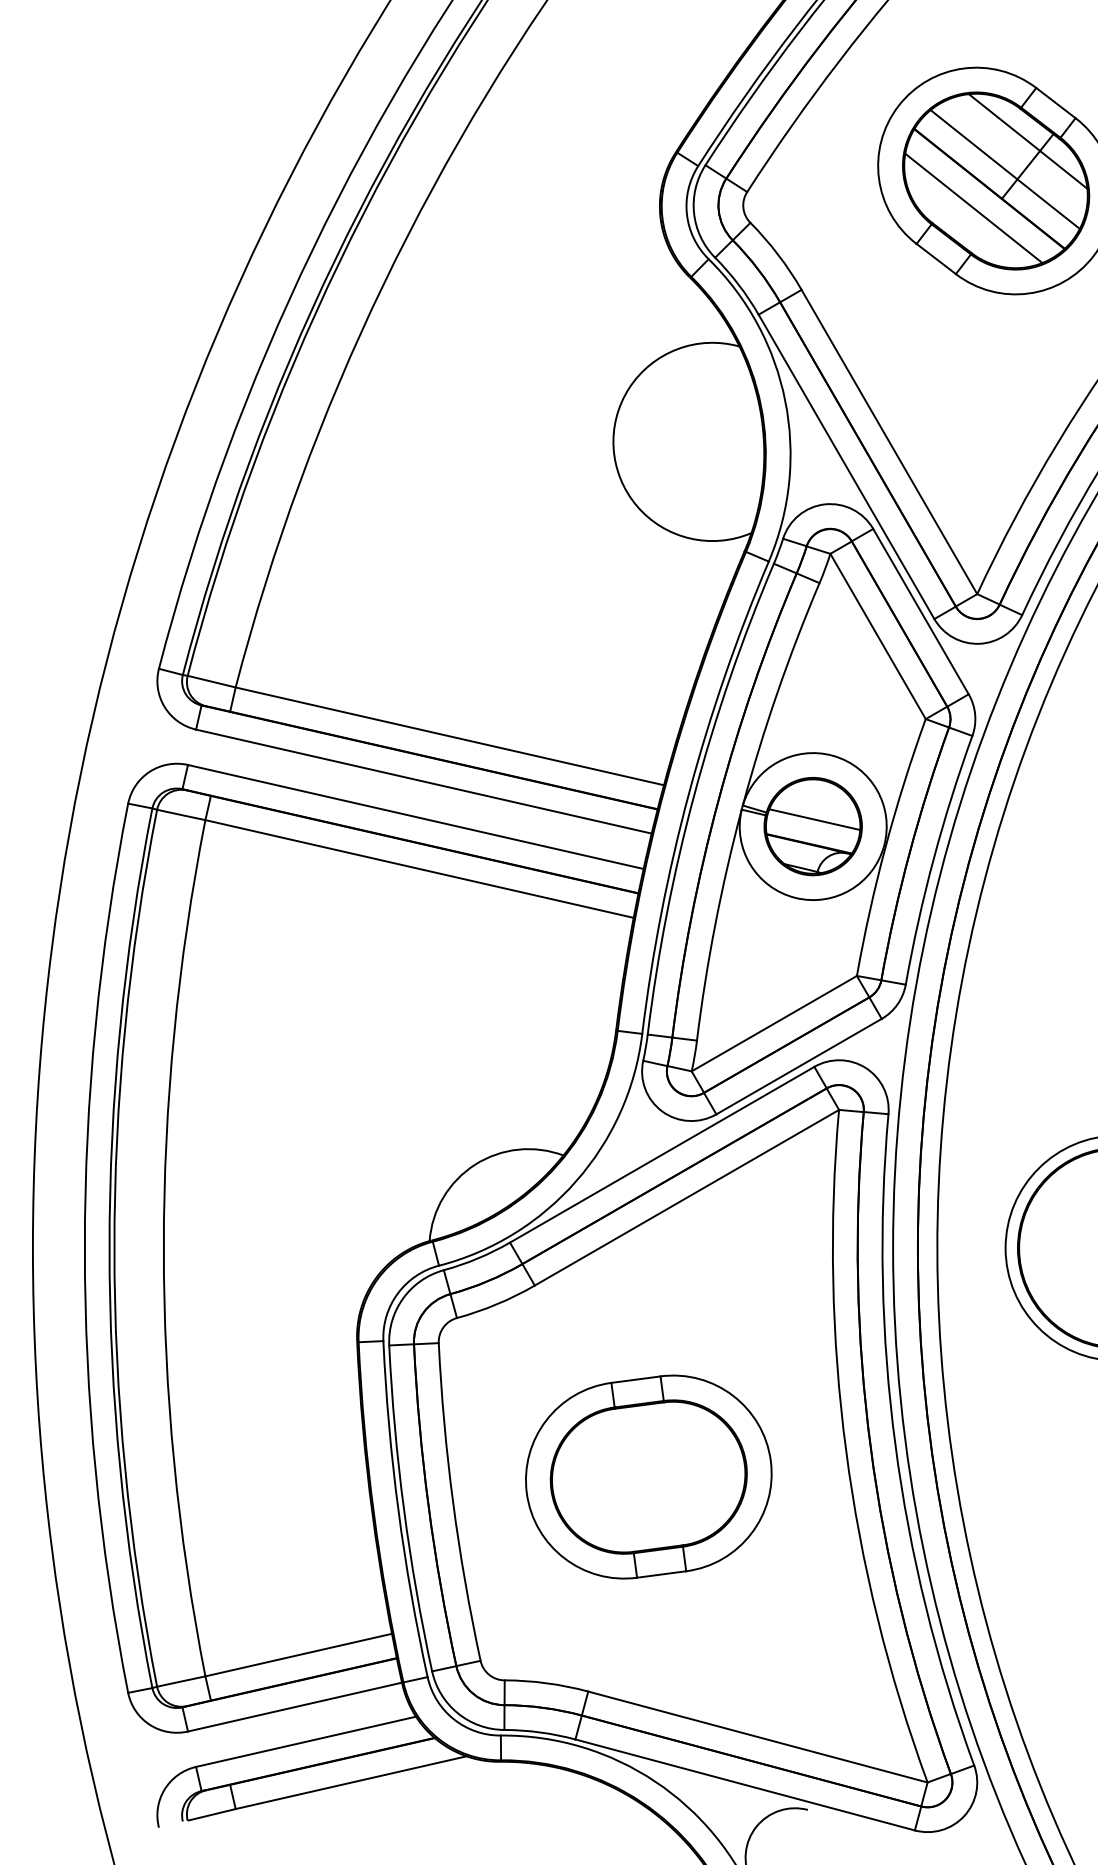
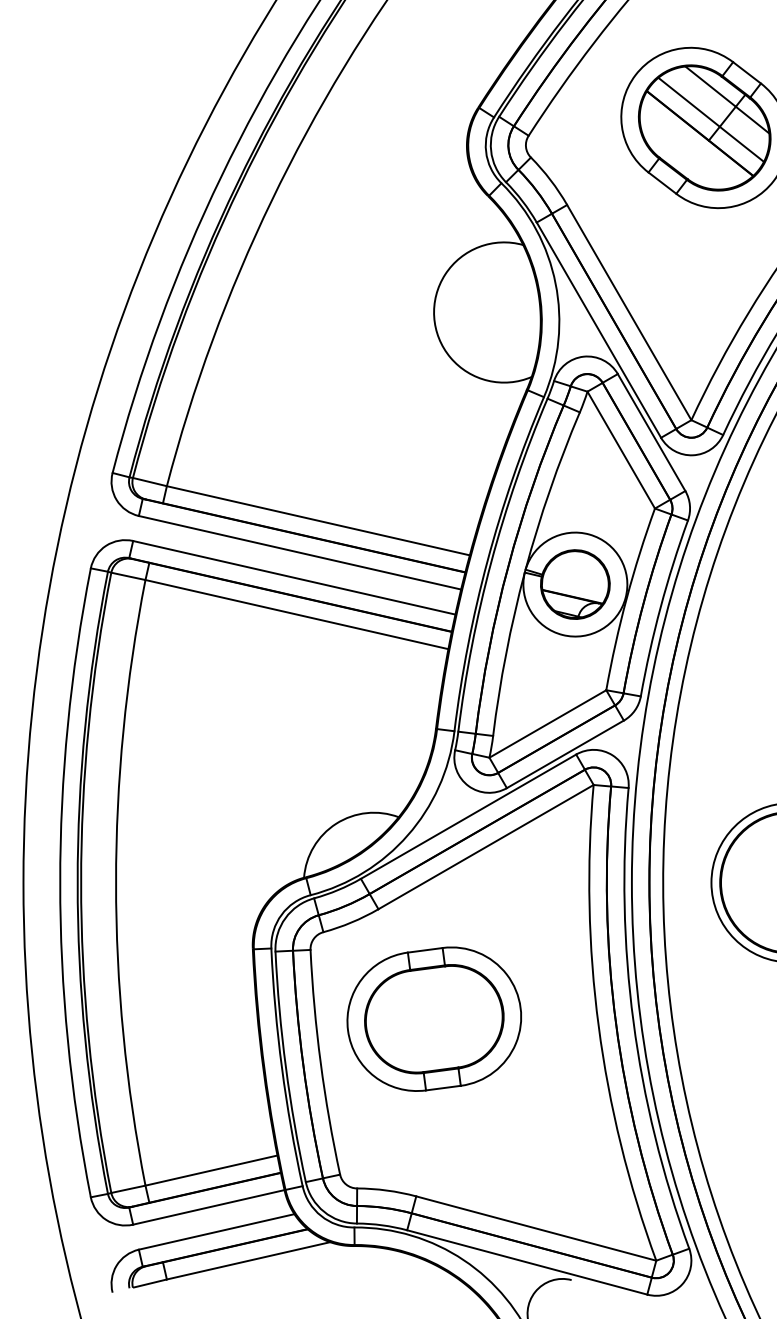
line: (973, 208) -> (688, 147), removed
line: (814, 819) -> (576, 579), removed
part: (648, 1476) -> (434, 1018), moved

